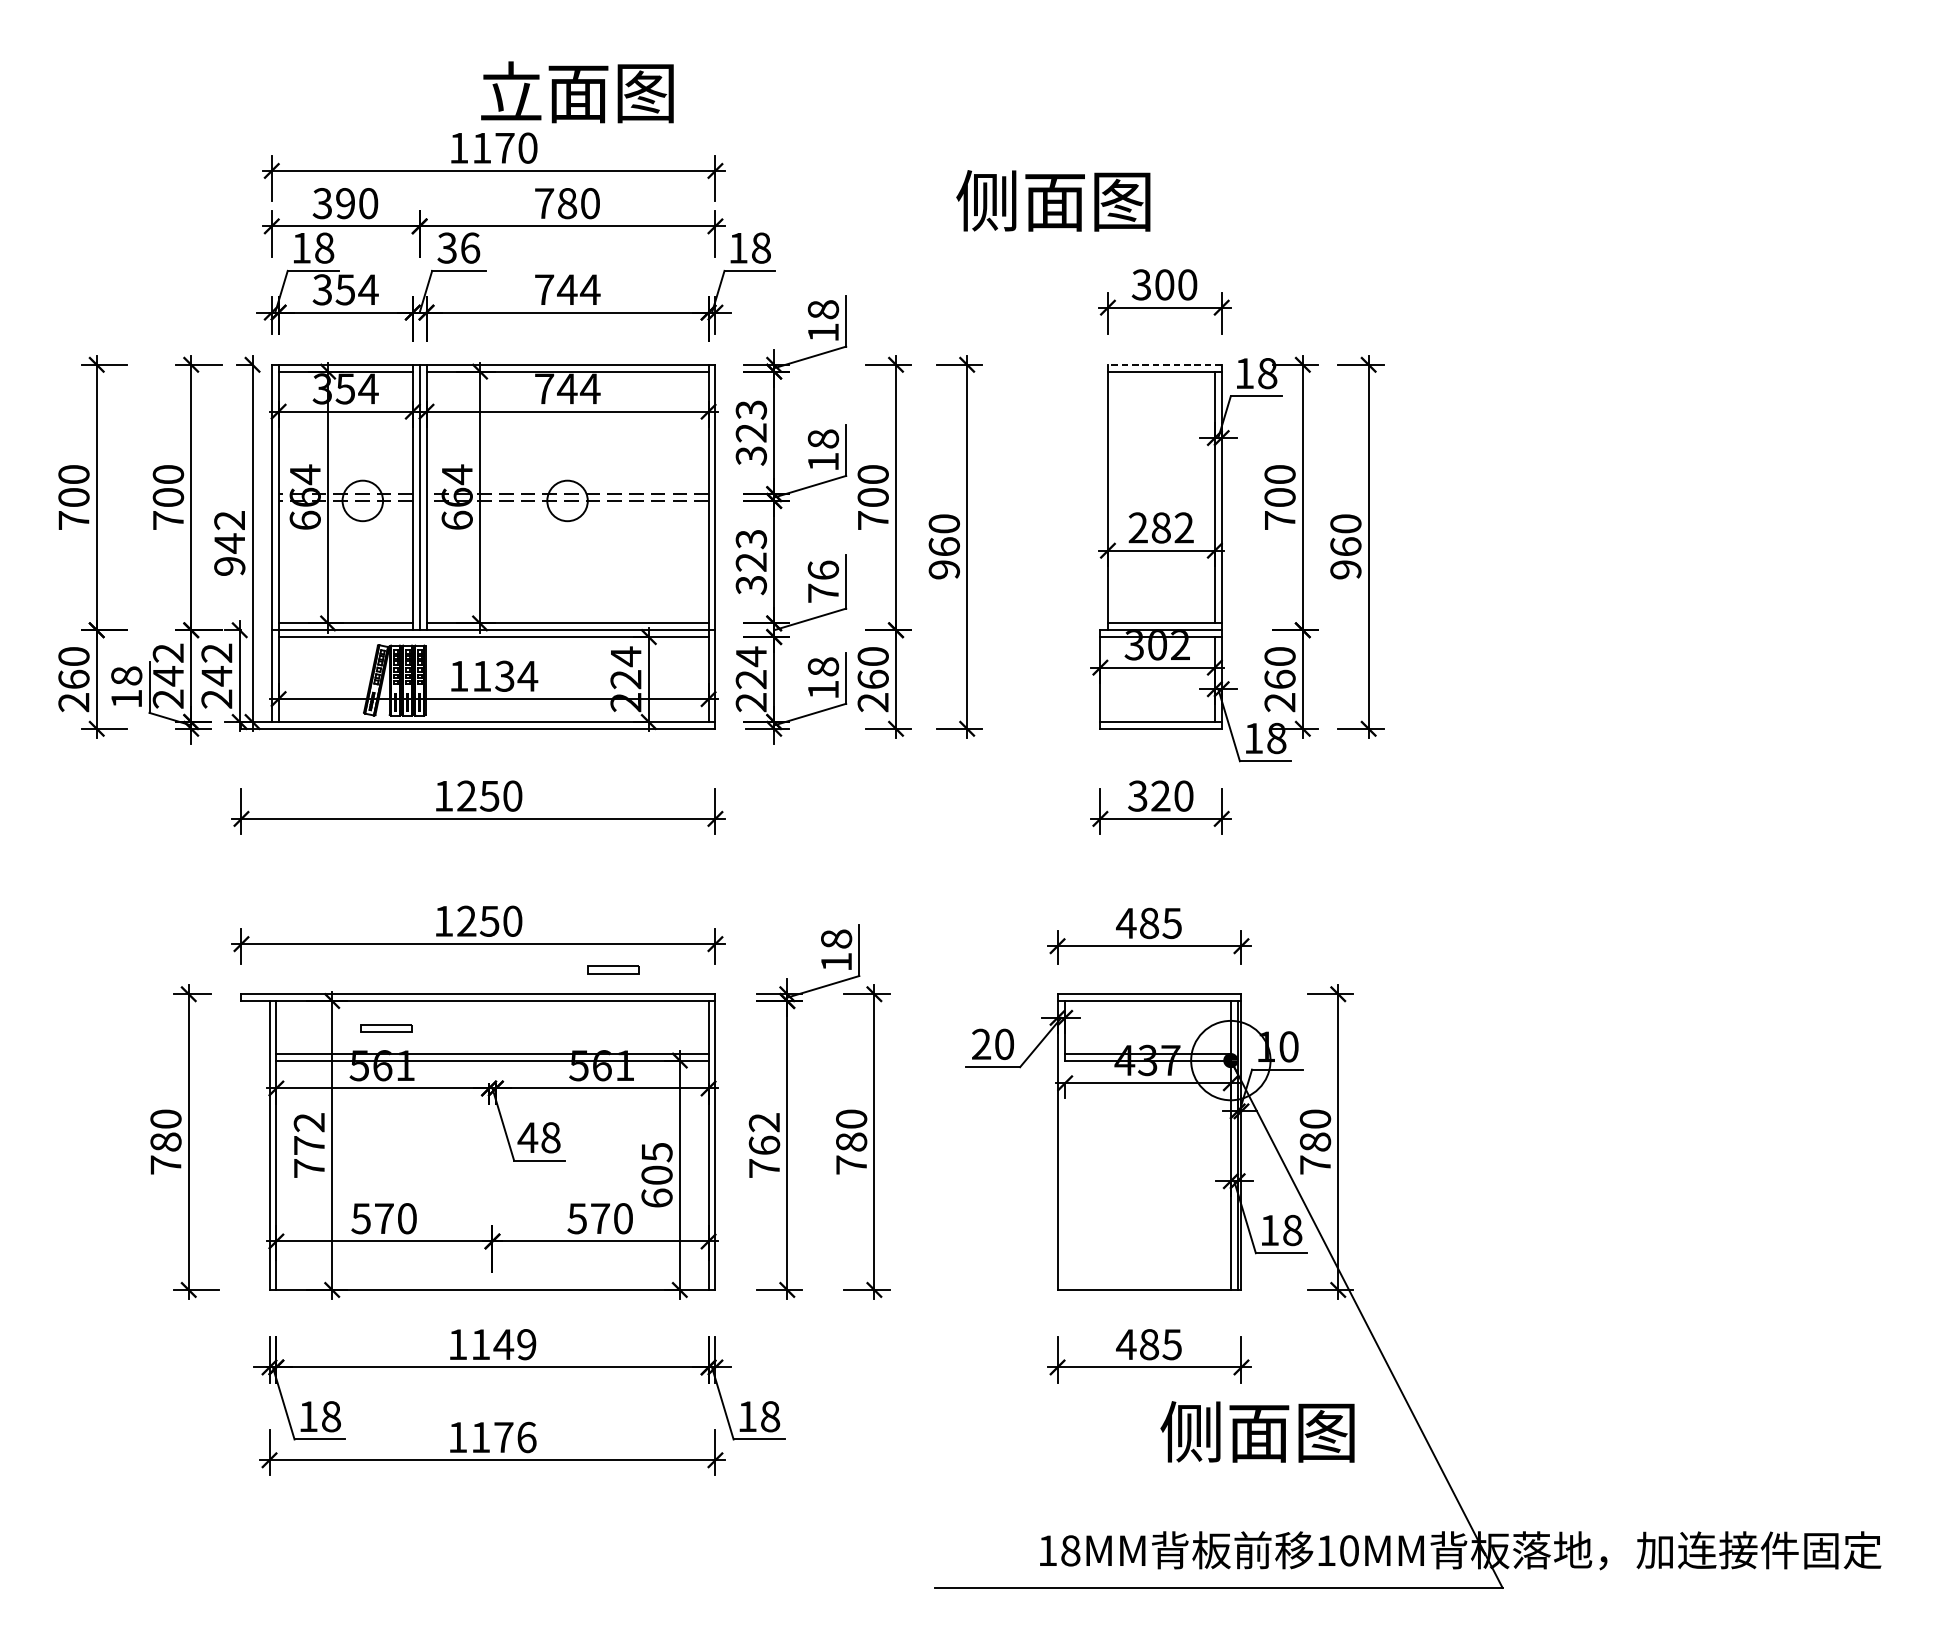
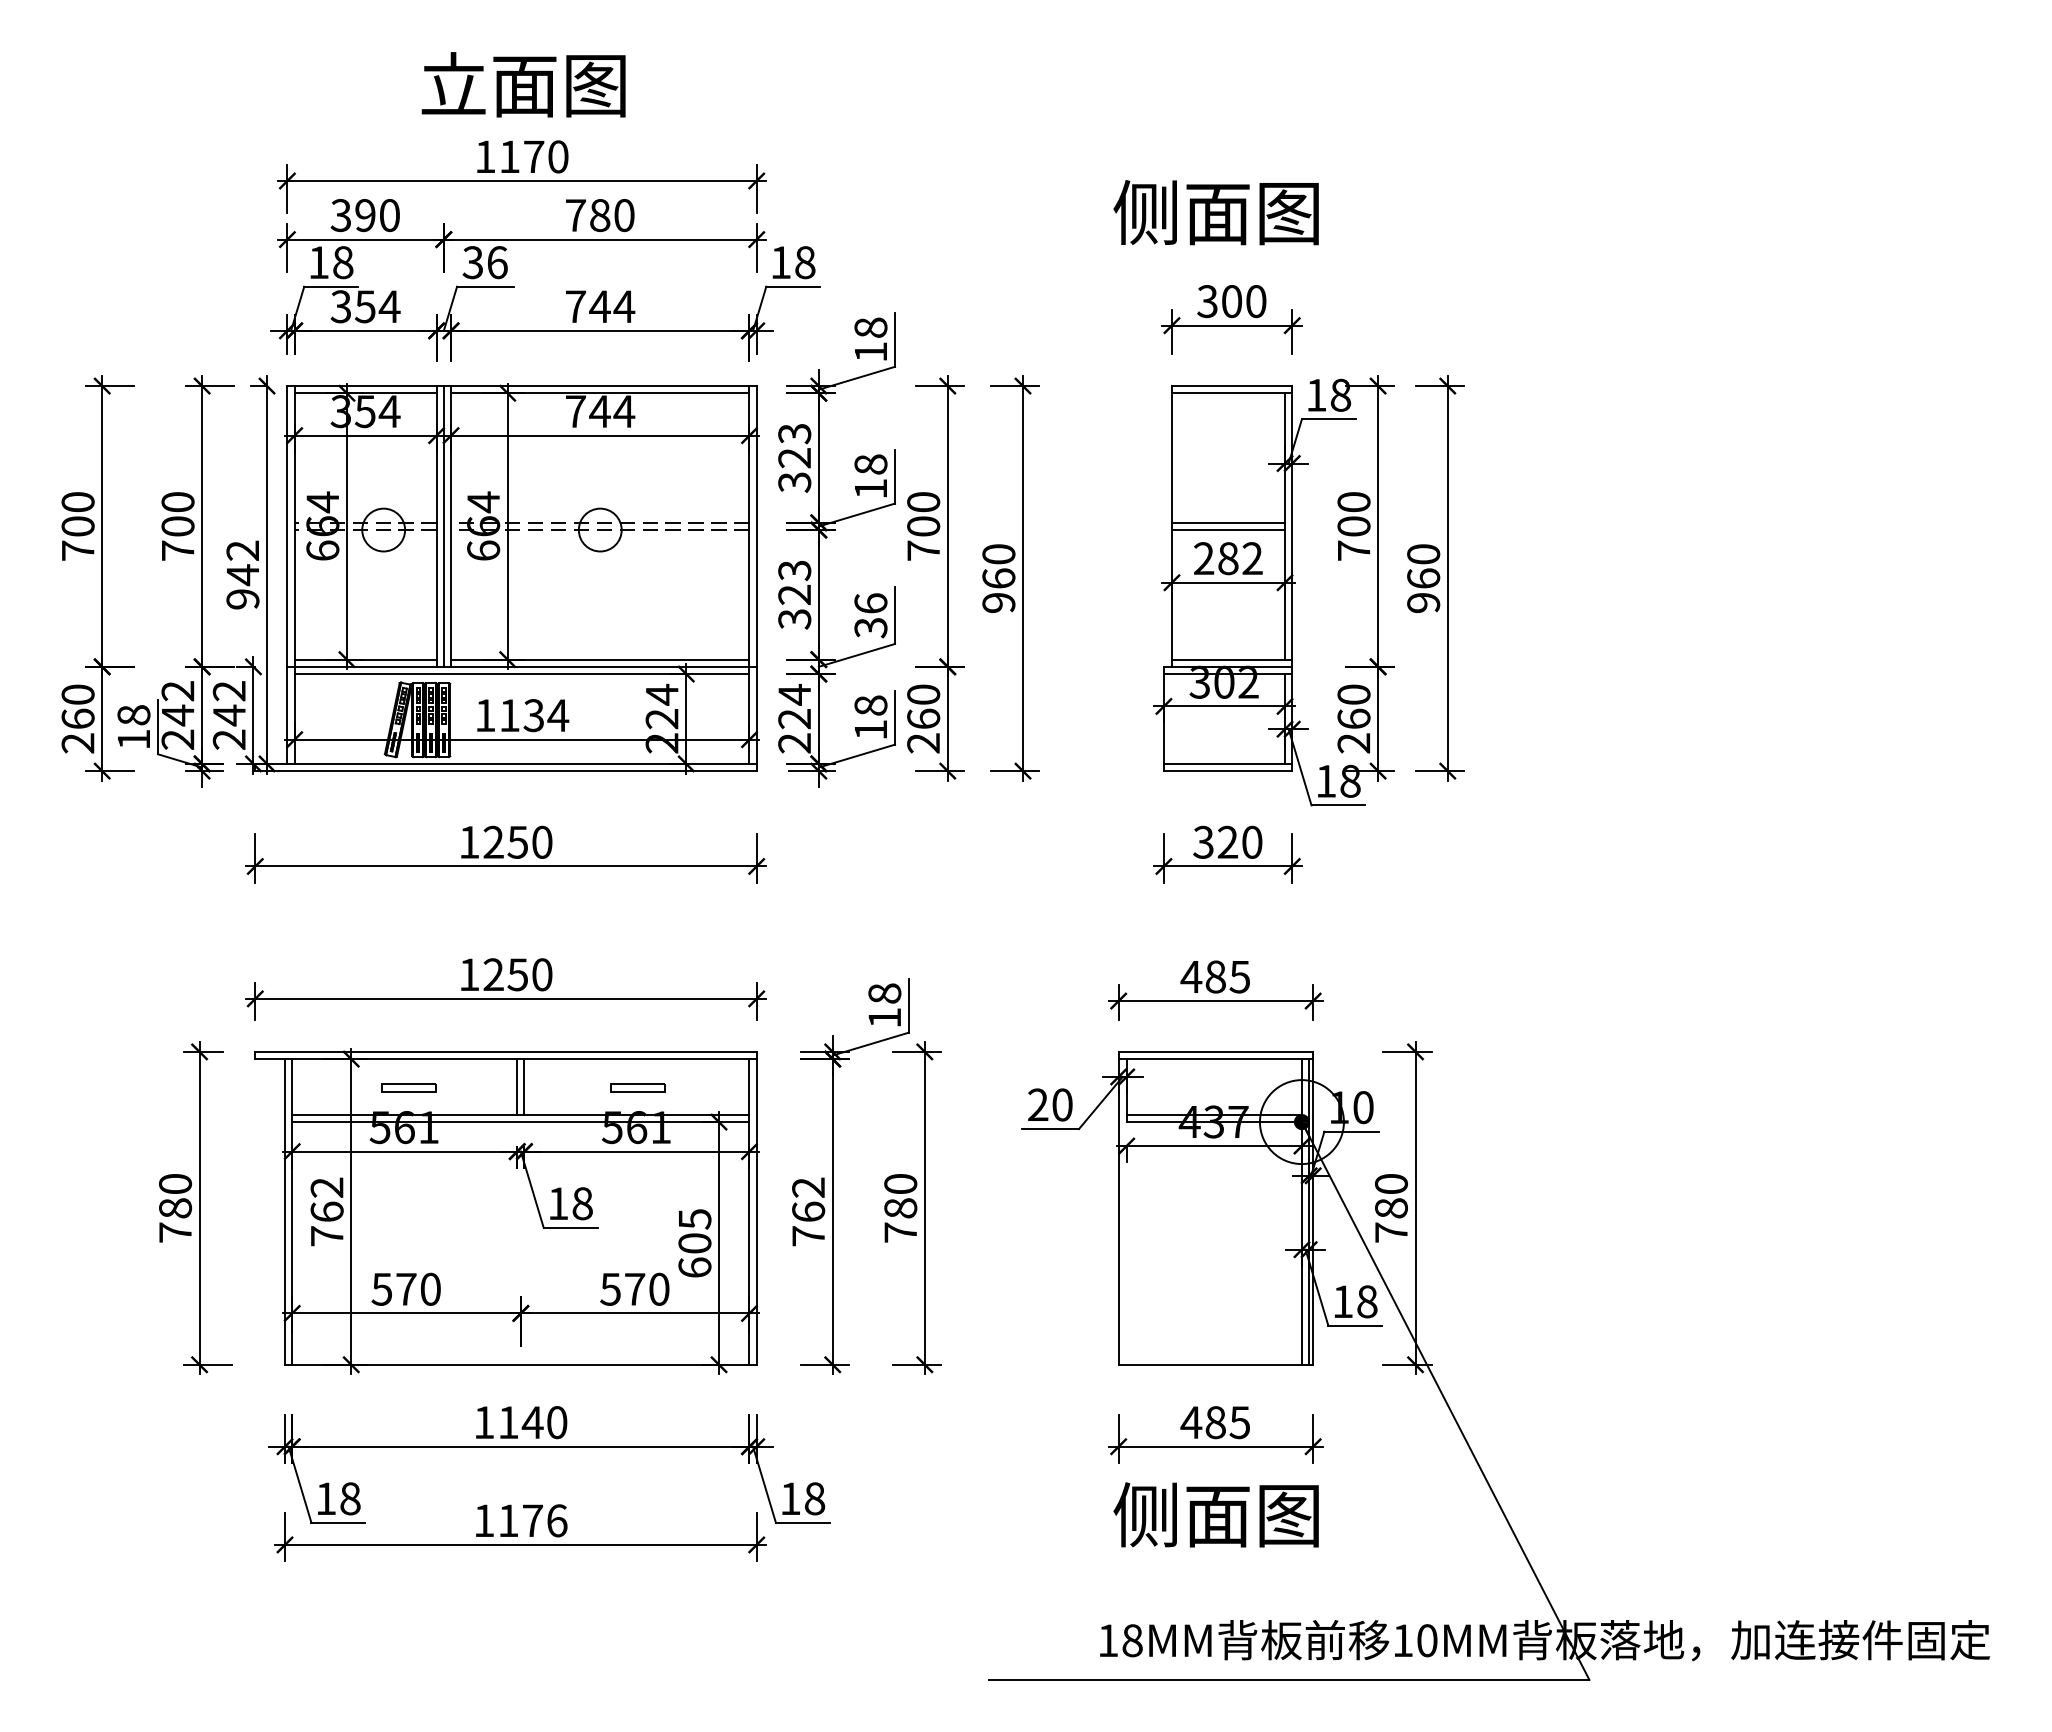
text: (577, 92) -> (523, 84), moved
text: (1052, 200) -> (1215, 212), moved
line: (1164, 365) -> (1231, 386), dashed -> solid
line: (1161, 493) -> (1228, 522), added
line: (1161, 501) -> (1228, 530), added
text: (823, 593) -> (870, 627), 76 -> 36
part: (613, 969) -> (637, 1087), moved
line: (489, 1026) -> (517, 1086), added
line: (495, 1026) -> (524, 1086), added
text: (528, 1137) -> (558, 1203), 48 -> 18
text: (308, 1145) -> (326, 1211), 772 -> 762
text: (527, 1344) -> (557, 1422), 1149 -> 1140
text: (1256, 1431) -> (1215, 1514), moved

